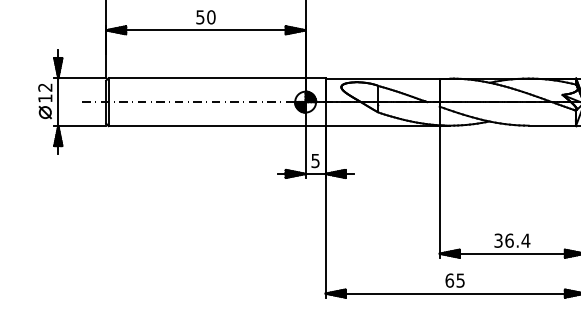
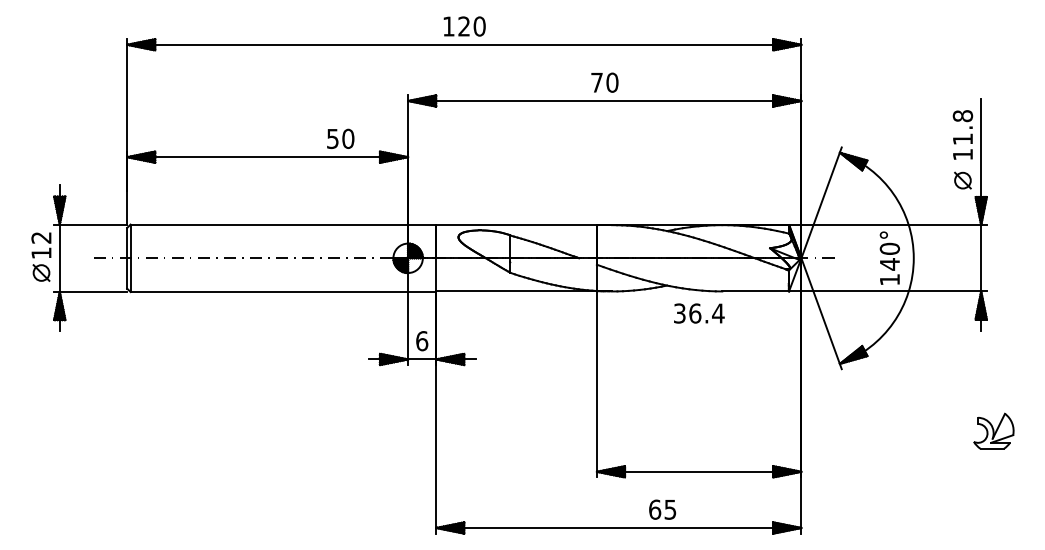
text: (205, 17) -> (340, 138), moved
text: (315, 161) -> (422, 341), 5 -> 6
text: (512, 240) -> (699, 313), moved
text: (455, 280) -> (662, 509), moved

